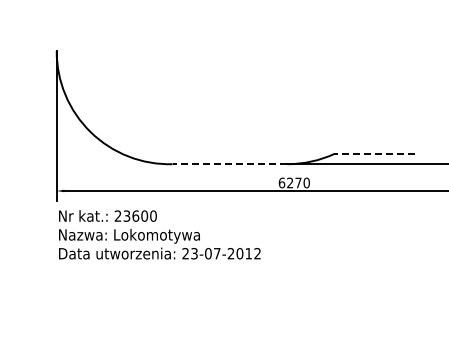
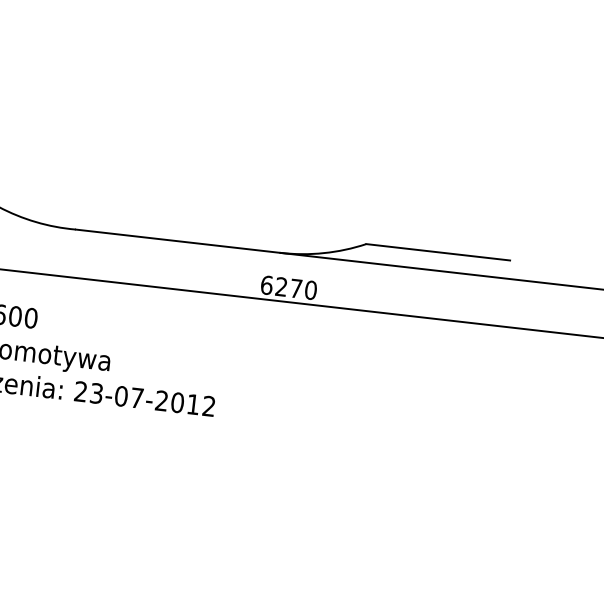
line: (374, 153) -> (437, 251), dashed -> solid
line: (229, 164) -> (177, 241), dashed -> solid

